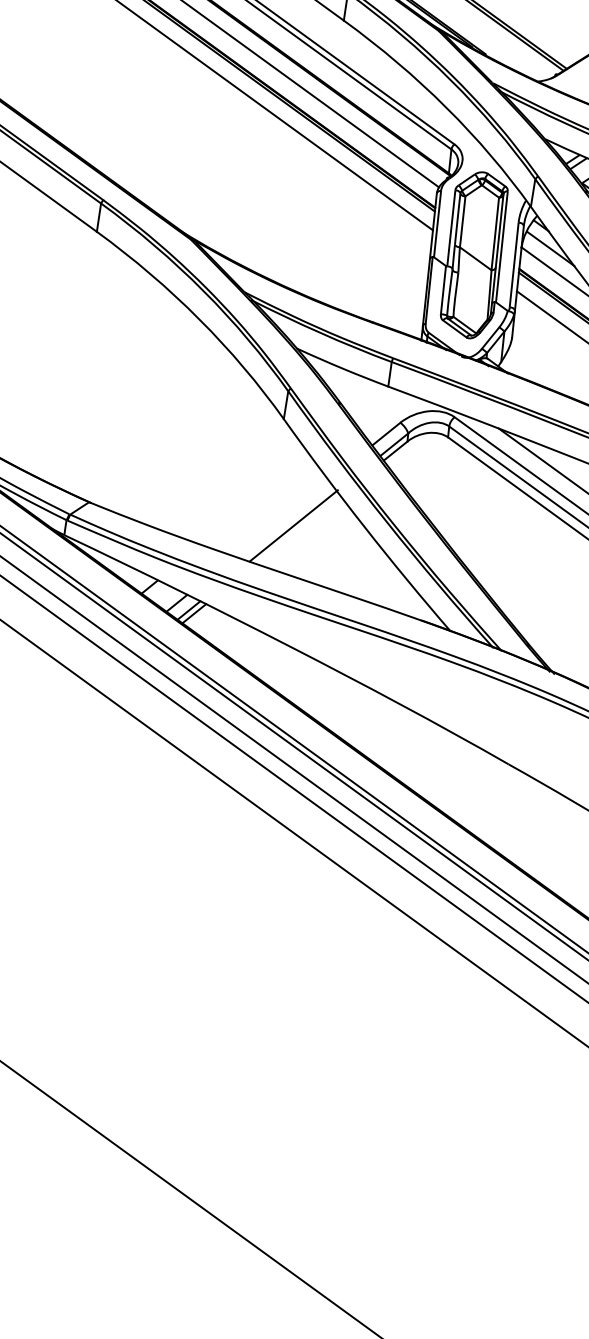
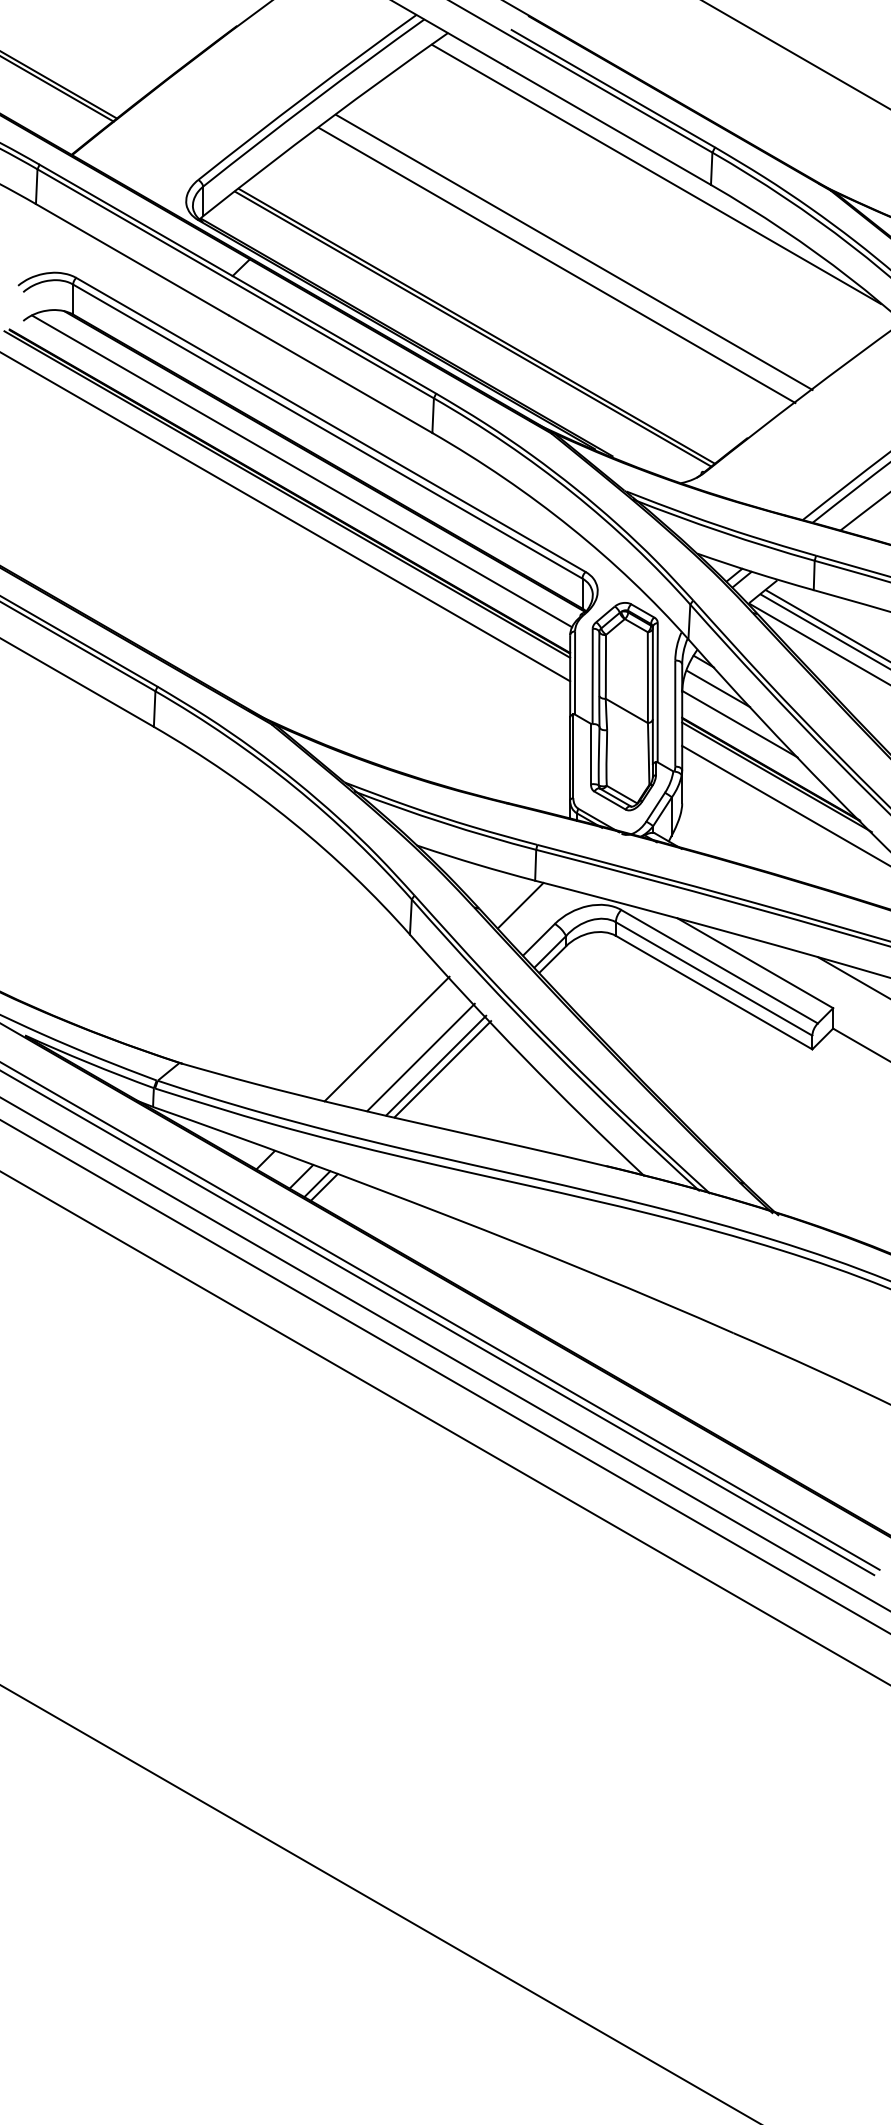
line: (374, 405) -> (520, 905), added
line: (256, 500) -> (386, 1038), added
line: (281, 518) -> (420, 1057), added
line: (298, 529) -> (442, 1069), added

